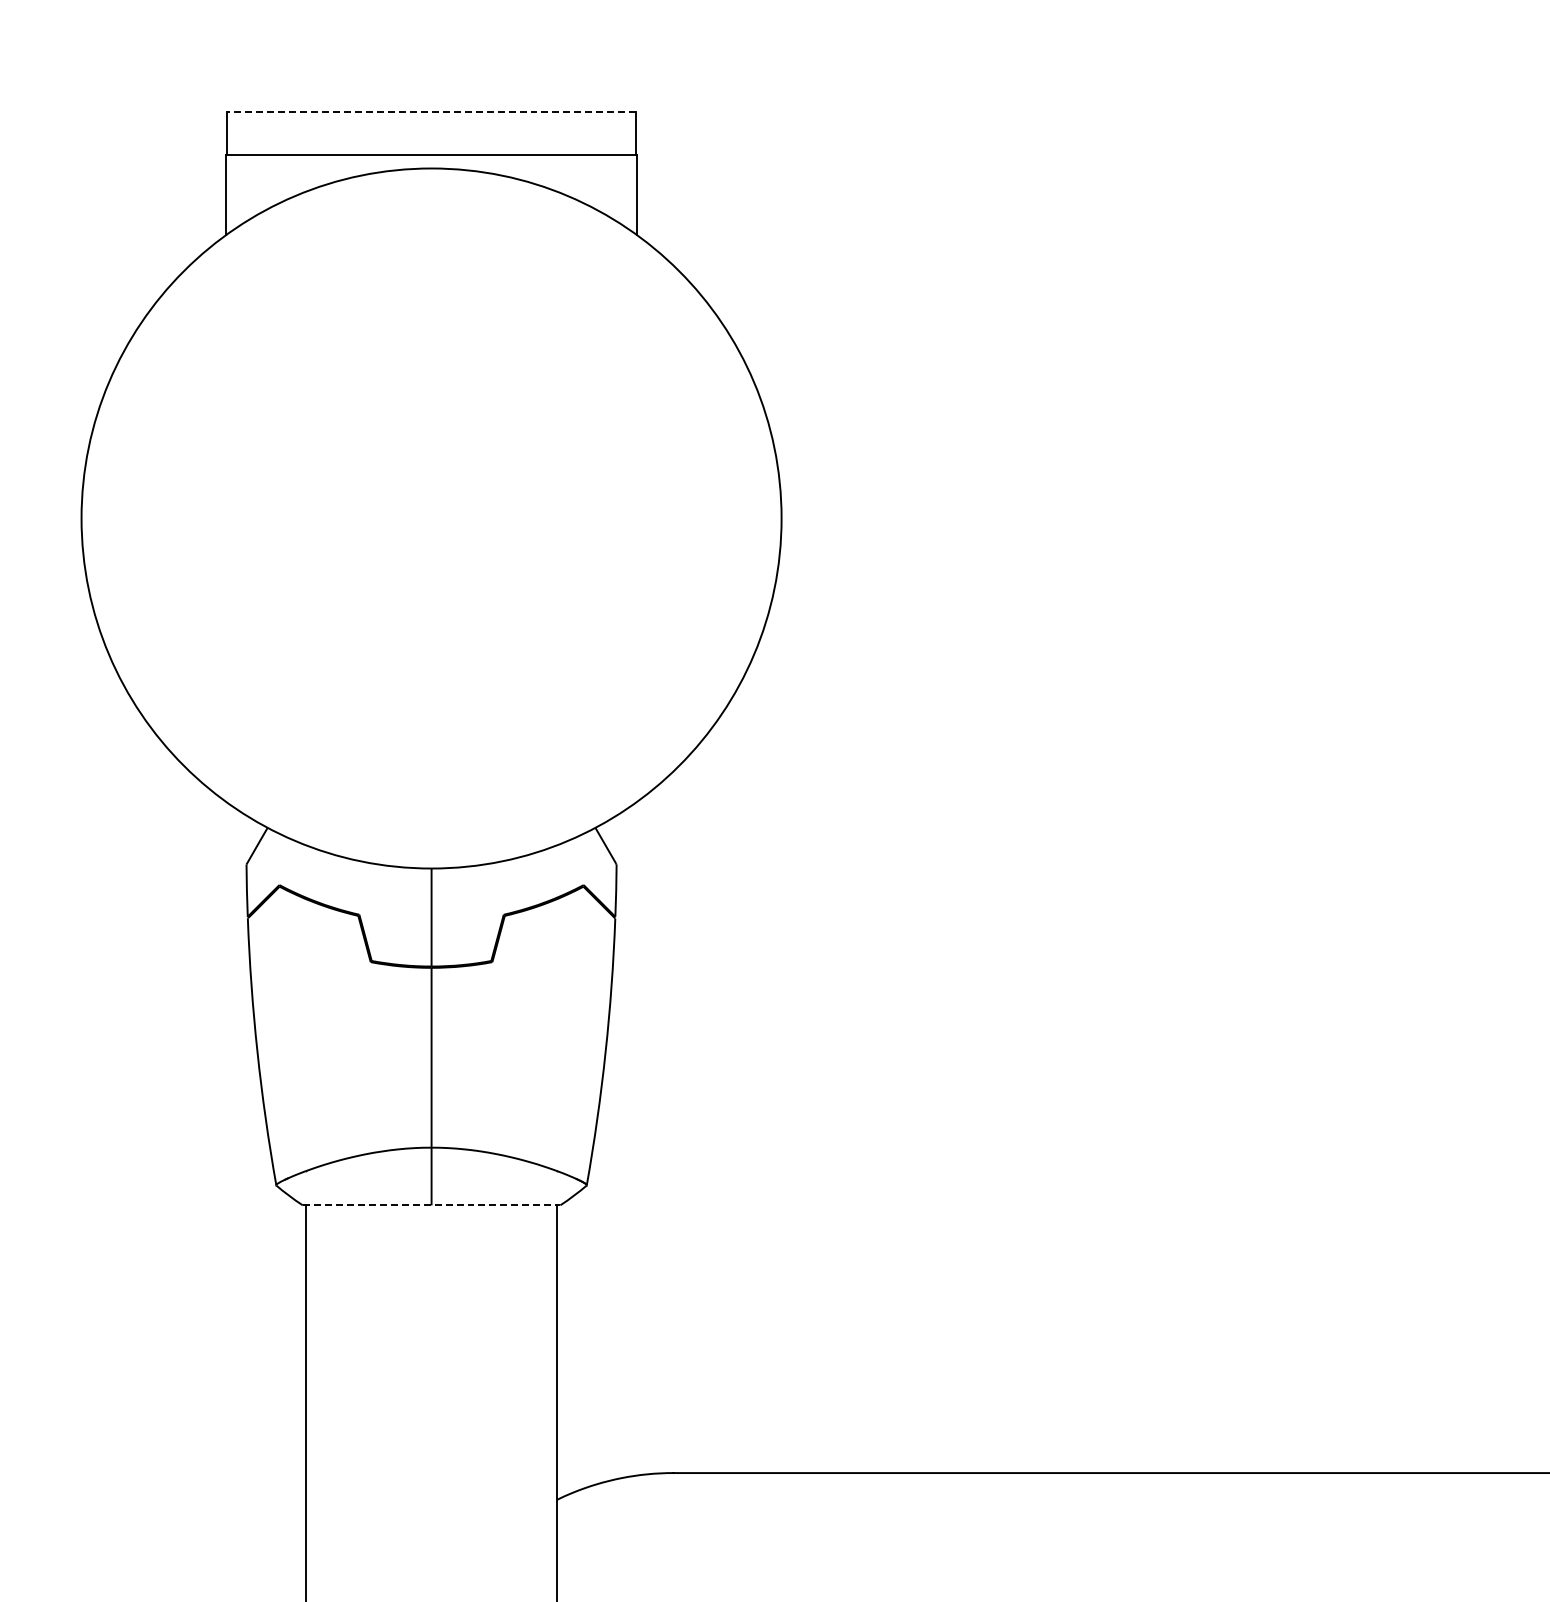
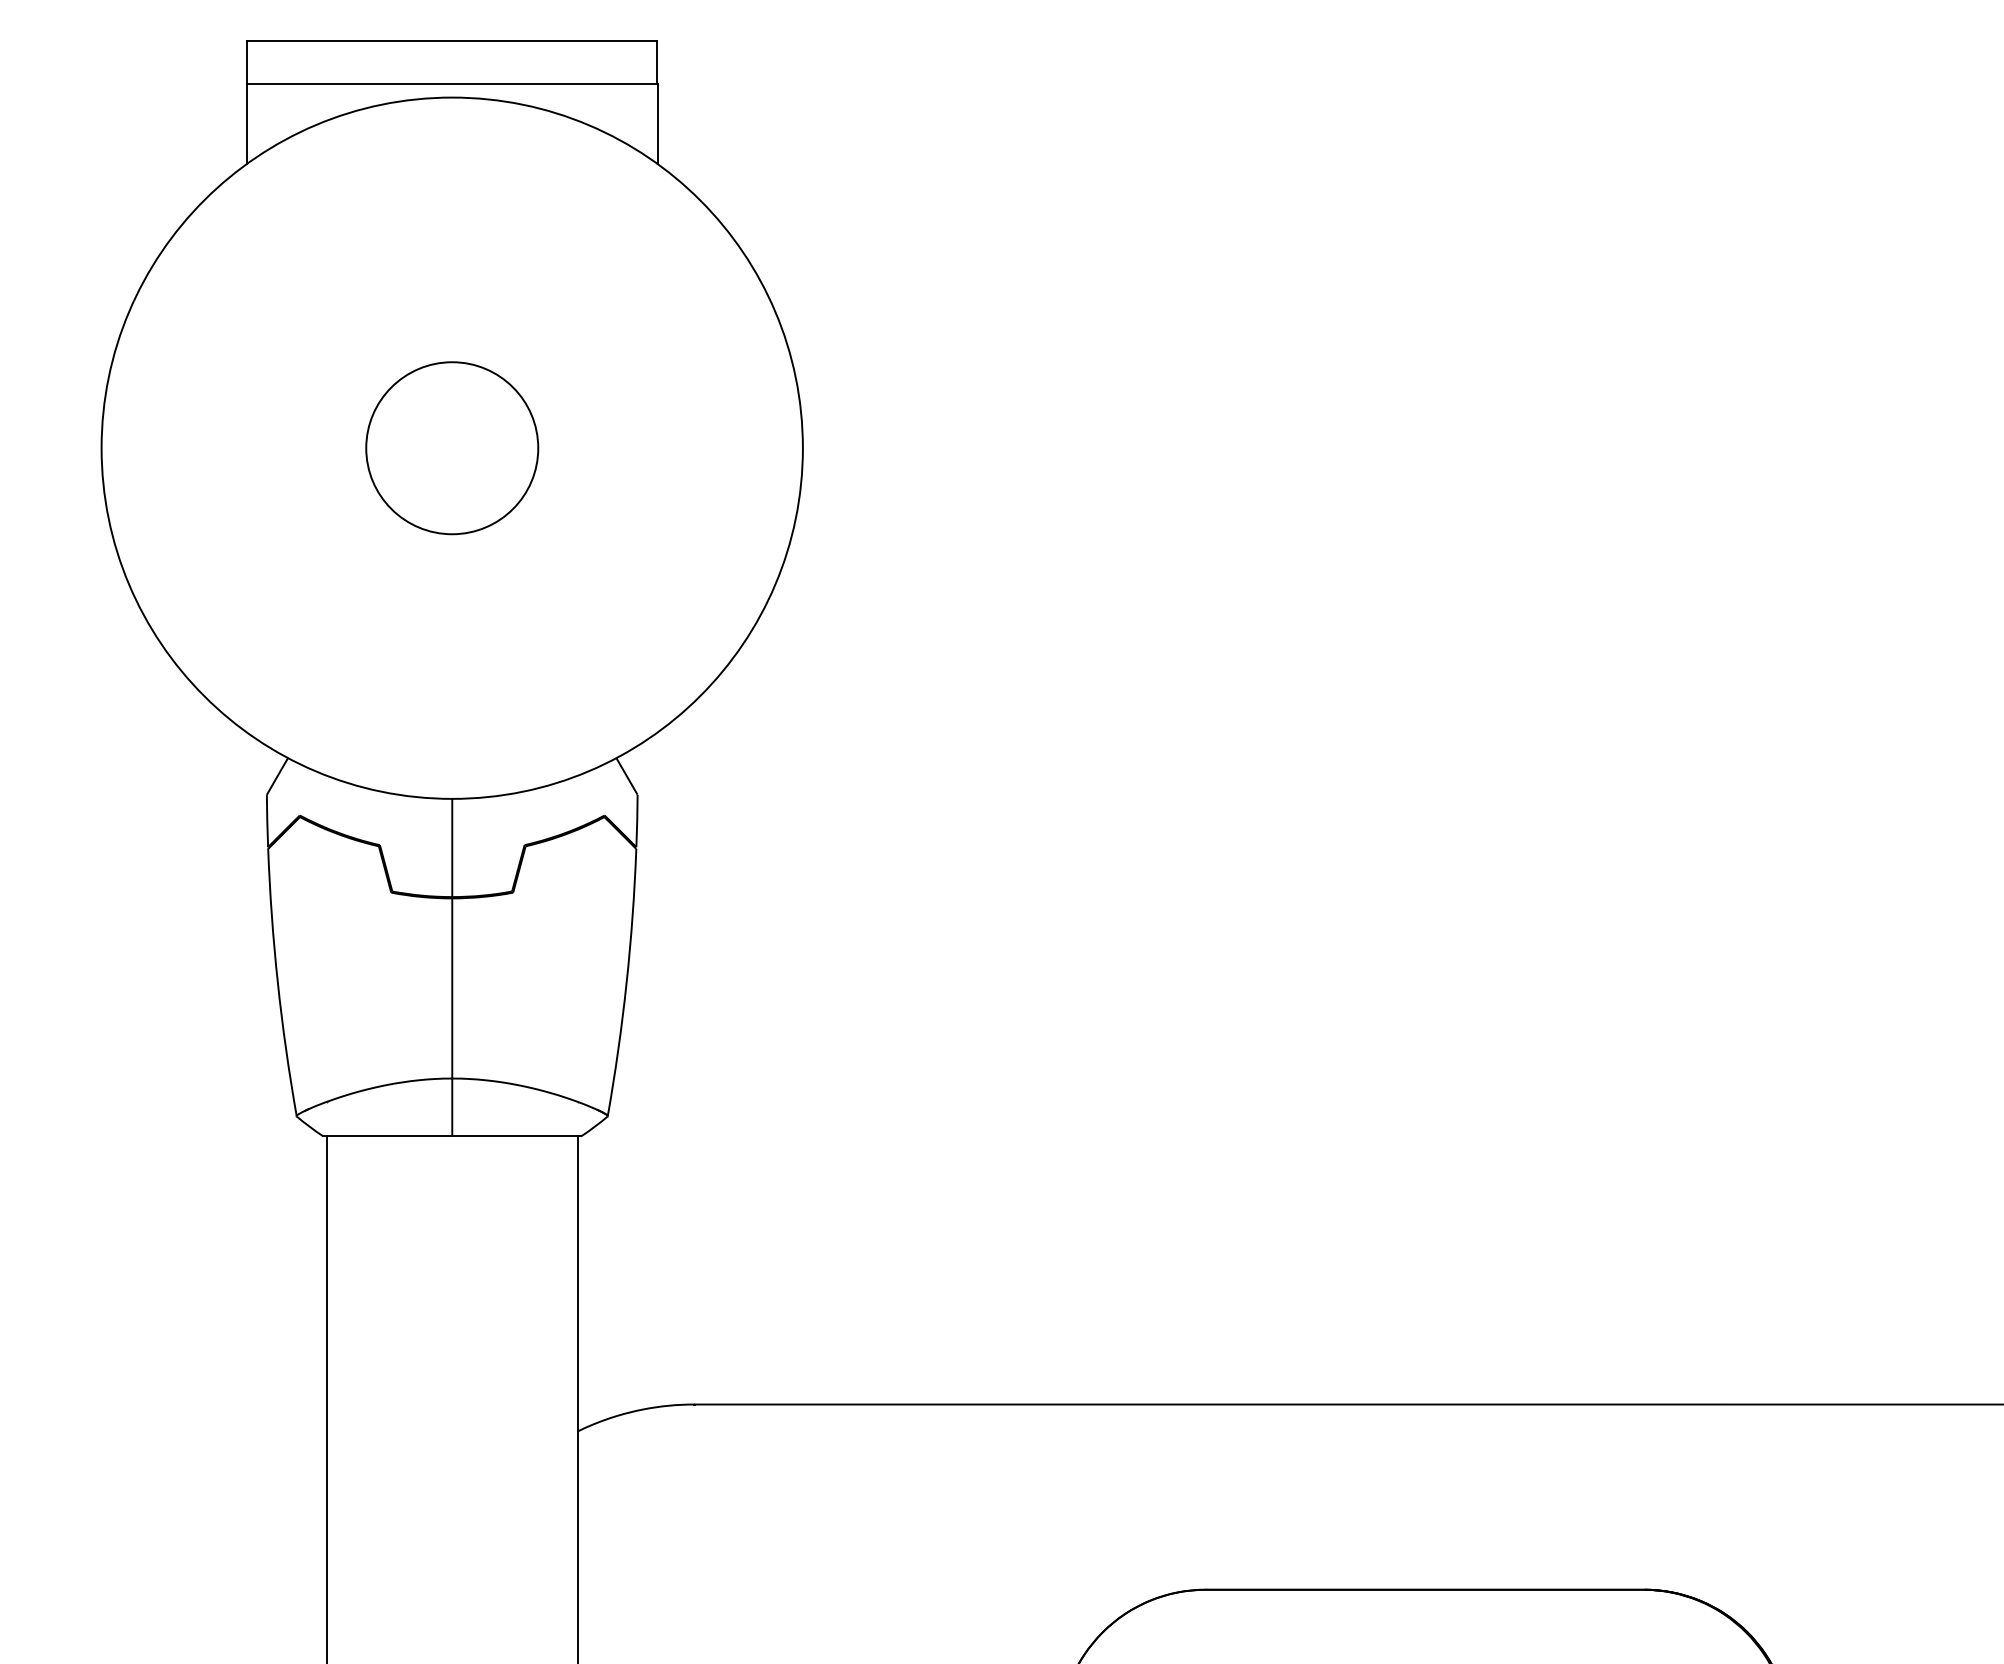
line: (430, 112) -> (451, 41), dashed -> solid
circle: (431, 518) -> (452, 448), added
line: (431, 1205) -> (452, 1136), dashed -> solid

